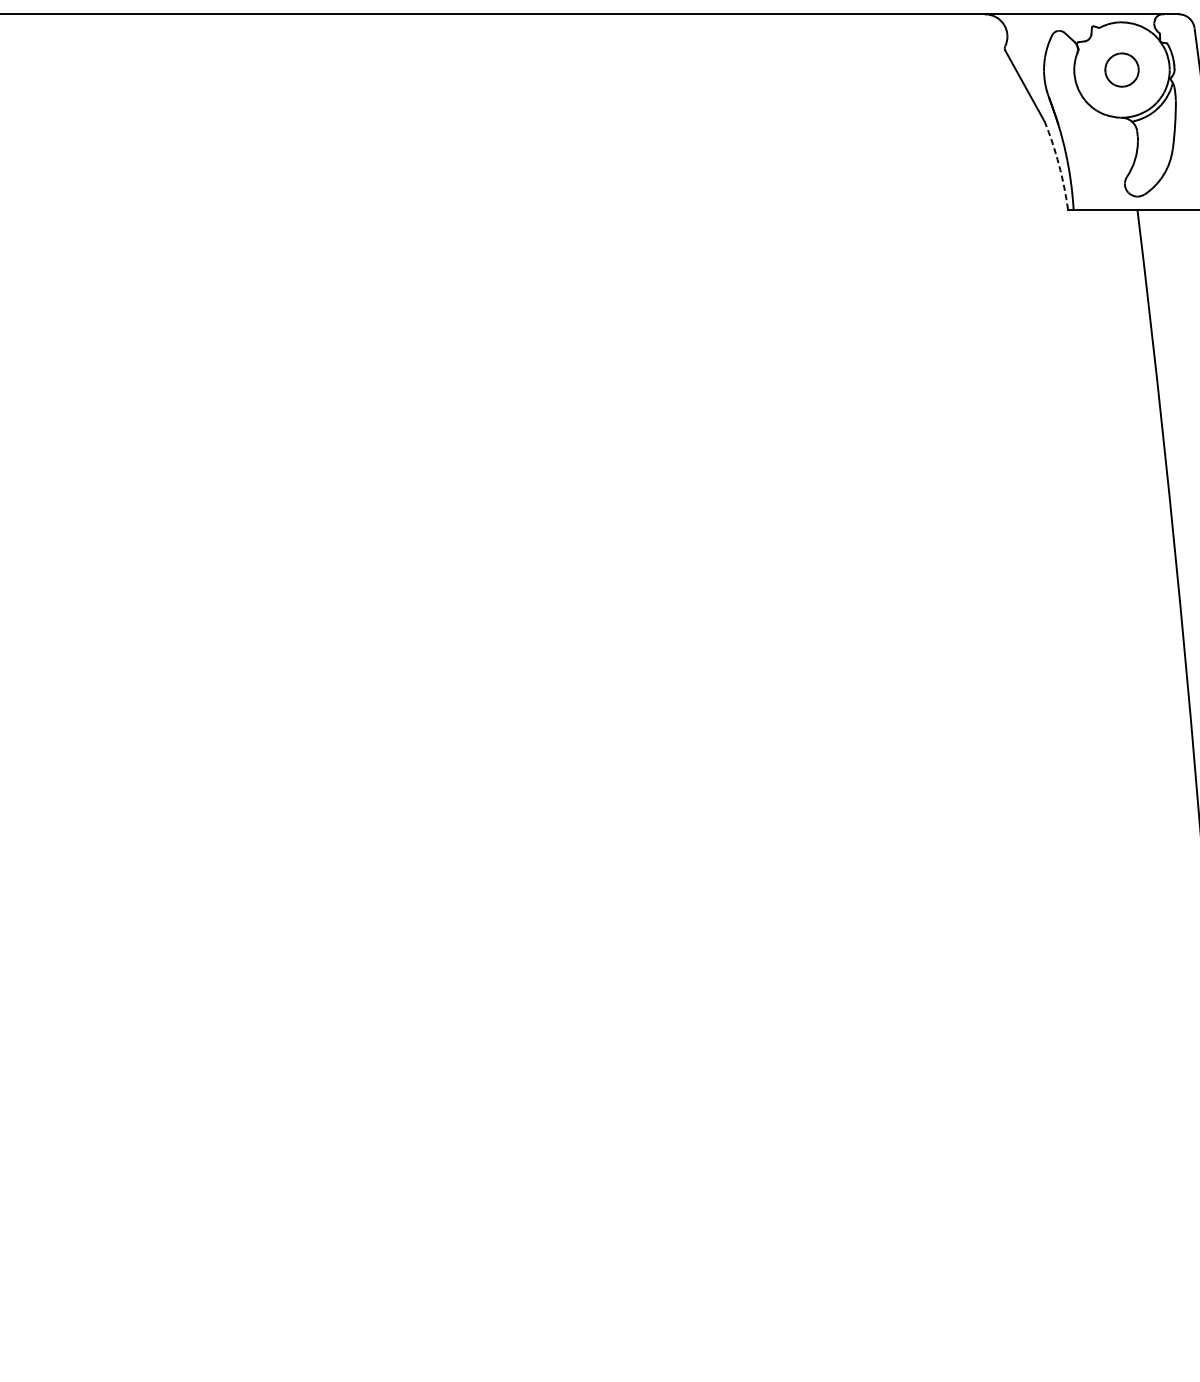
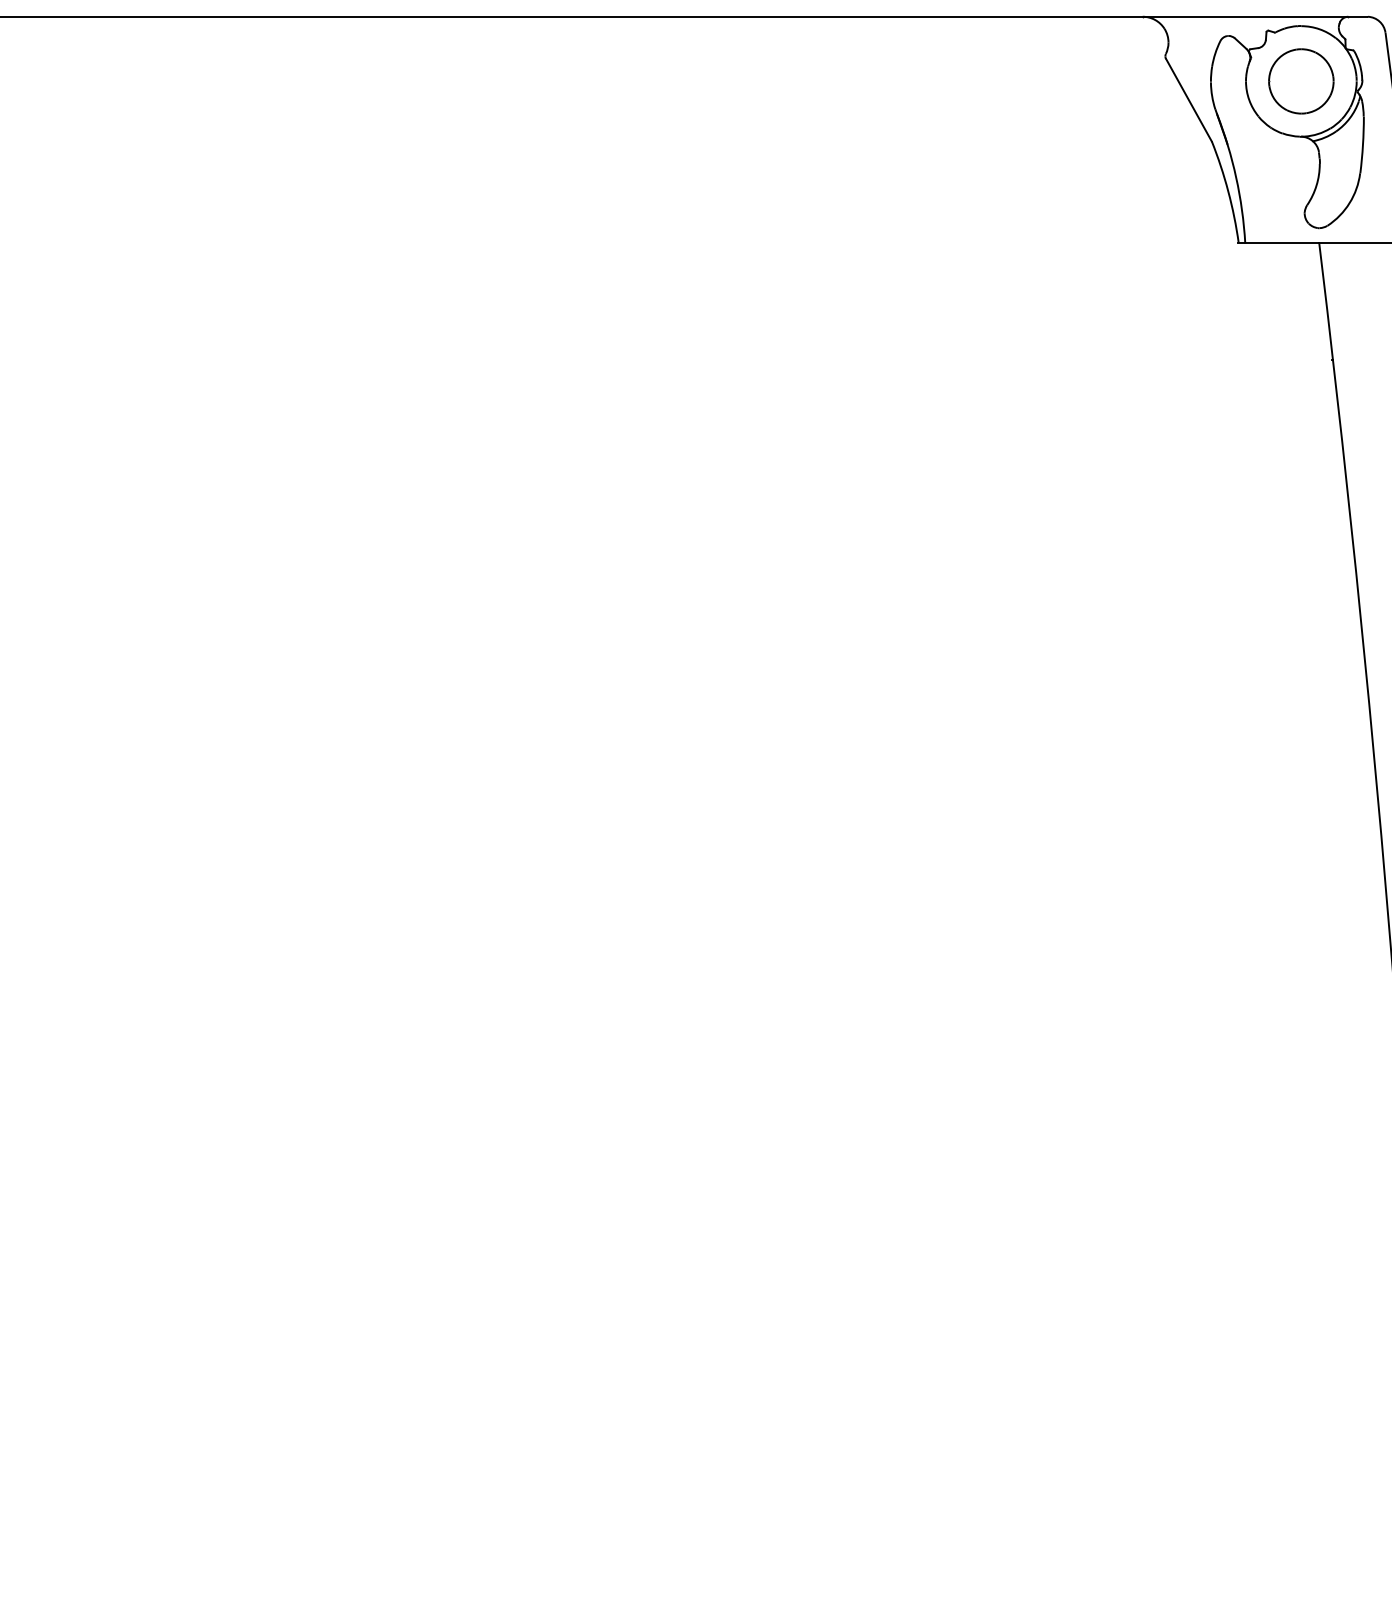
part: (1122, 70) -> (1301, 81), size x1.67
arc: (1059, 164) -> (1228, 191), dashed -> solid

